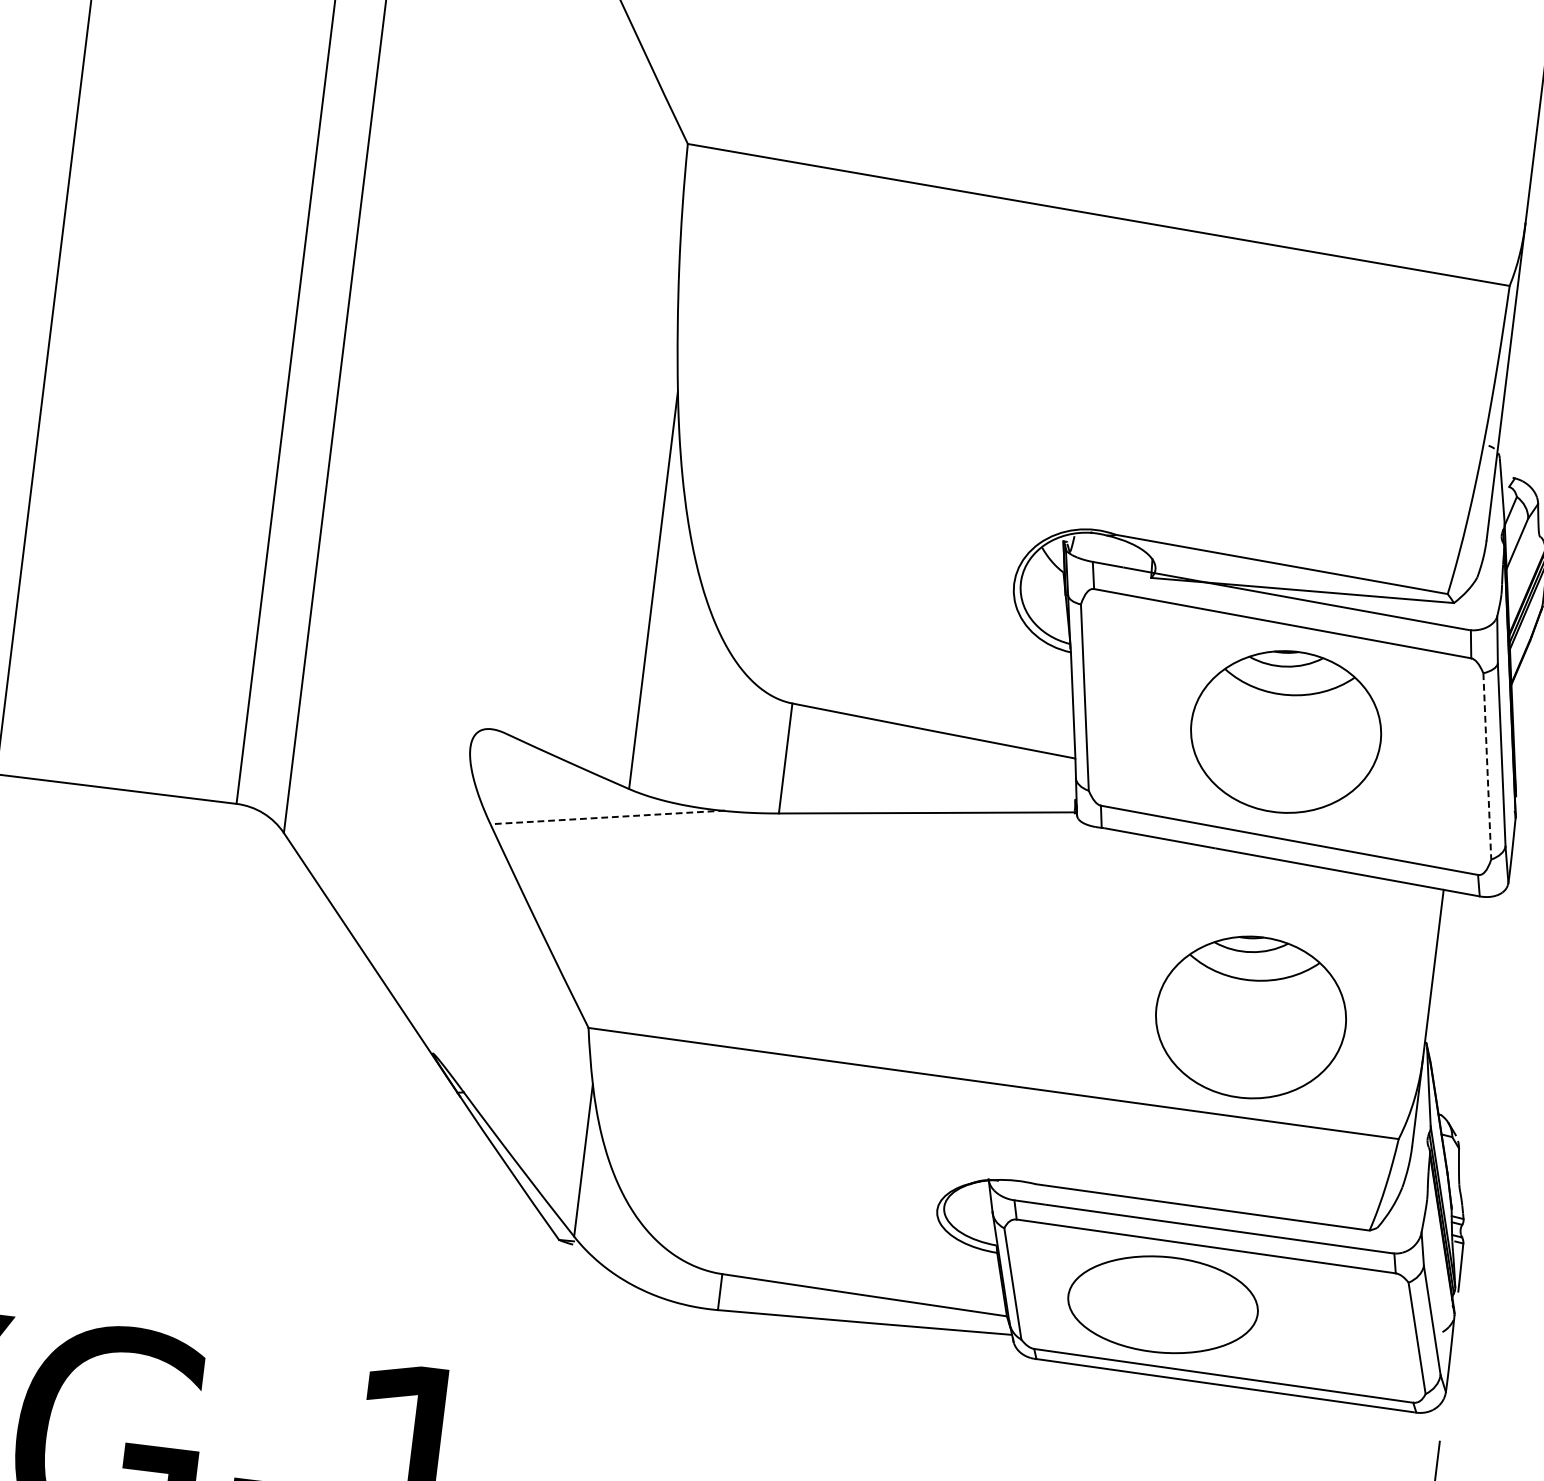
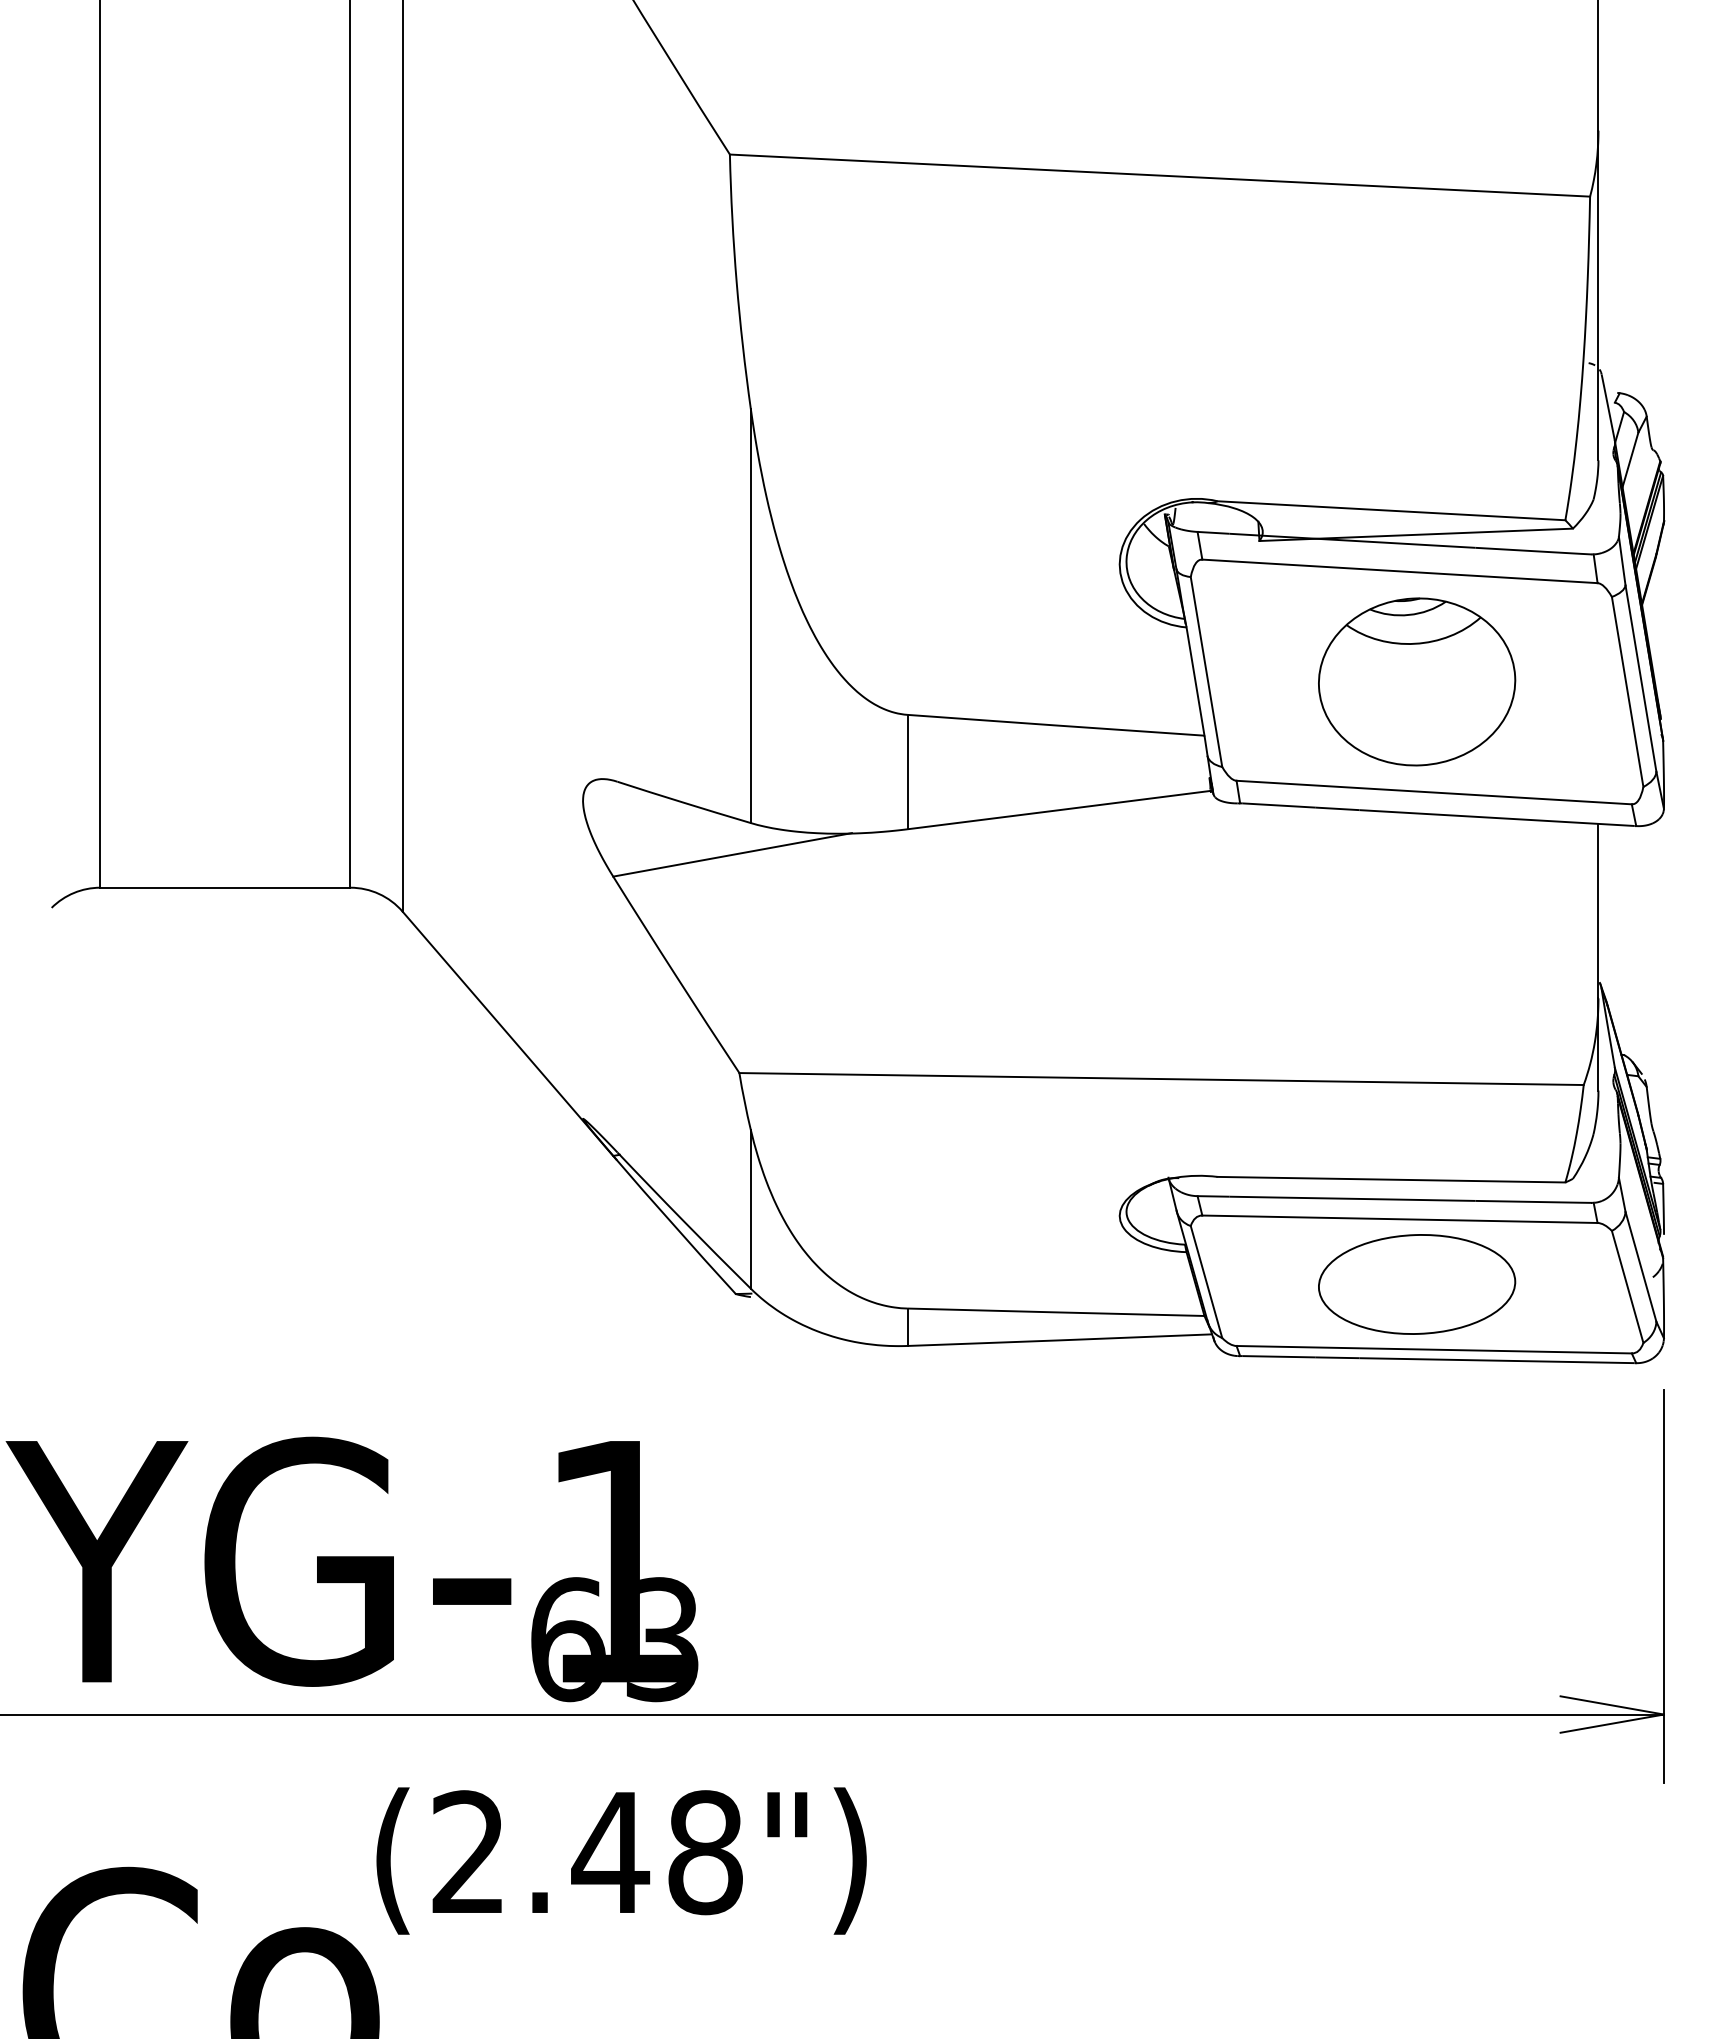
line: (1487, 766) -> (1627, 692), dashed -> solid
line: (607, 817) -> (732, 854), dashed -> solid
part: (1251, 1017) -> (1417, 978), removed
part: (1163, 1304) -> (1417, 1284), moved

